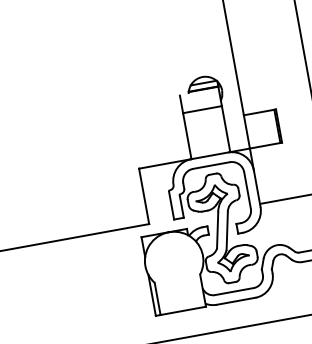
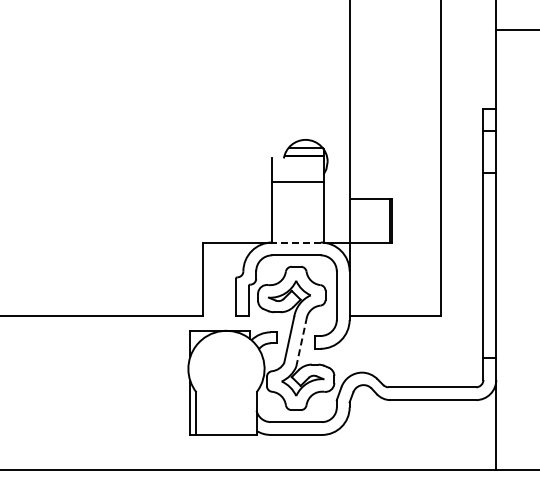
line: (209, 155) -> (296, 242), solid -> dashed
line: (227, 230) -> (301, 342), solid -> dashed

